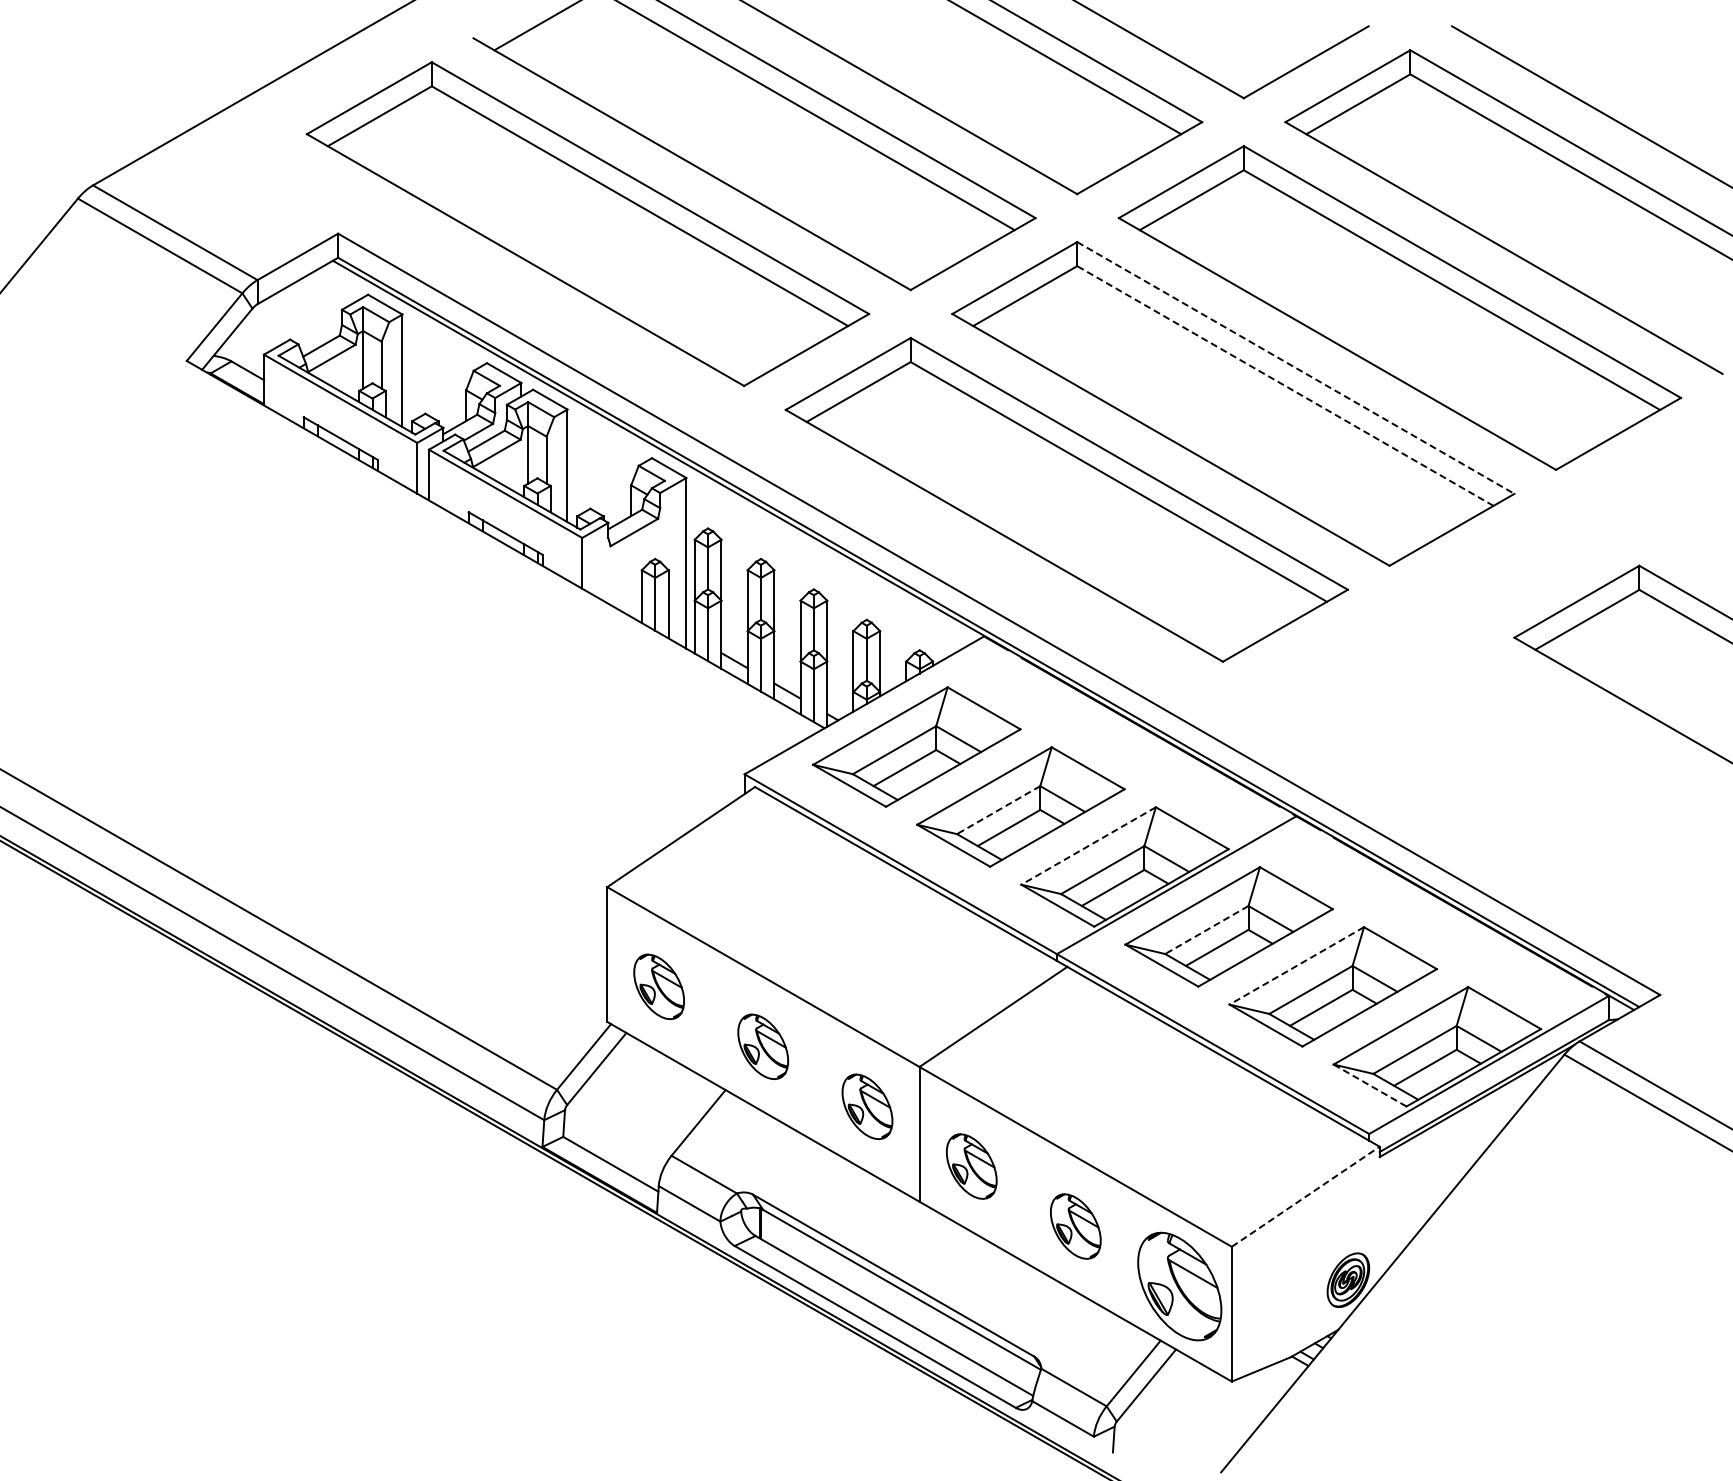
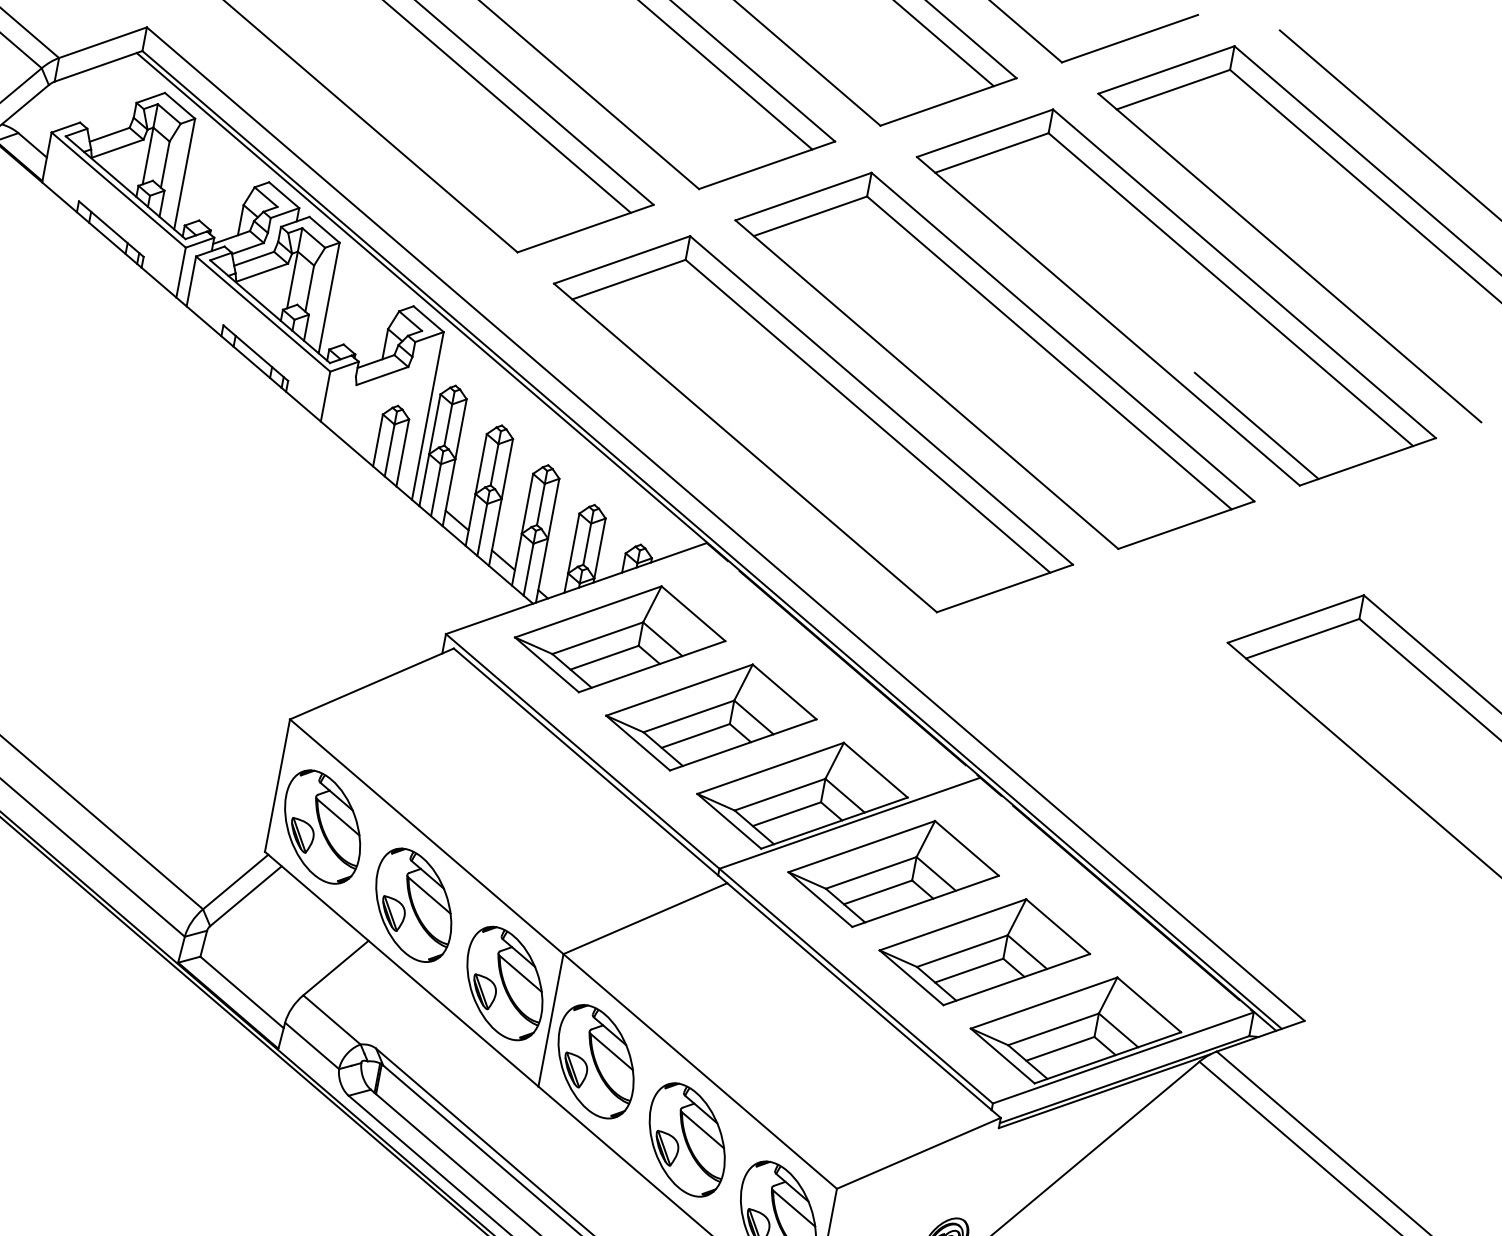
line: (1296, 368) -> (1063, 337), dashed -> solid
line: (1284, 385) -> (1048, 352), dashed -> solid
line: (1502, 418) -> (1256, 425), added
line: (998, 810) -> (688, 716), dashed -> solid
line: (1088, 846) -> (770, 768), dashed -> solid
line: (1206, 930) -> (870, 873), dashed -> solid
line: (1296, 965) -> (952, 924), dashed -> solid
part: (658, 986) -> (321, 826), size x1.67
part: (762, 1046) -> (412, 904), size x1.67
line: (1370, 1085) -> (1003, 1056), dashed -> solid
part: (867, 1106) -> (505, 983), size x1.67
part: (971, 1166) -> (596, 1061), size x1.67
line: (1306, 1196) -> (919, 1153), dashed -> solid
part: (1075, 1226) -> (687, 1139), size x1.67

